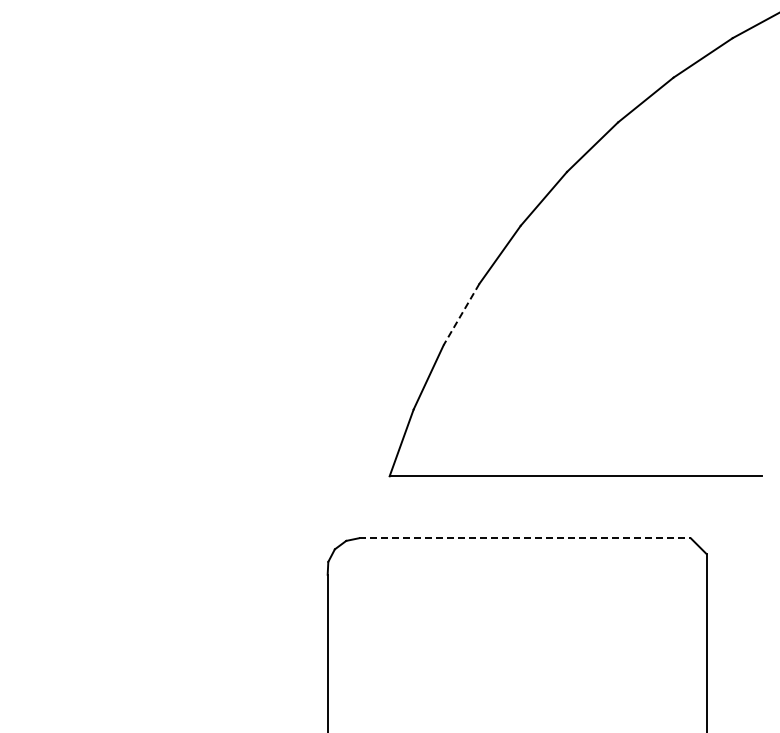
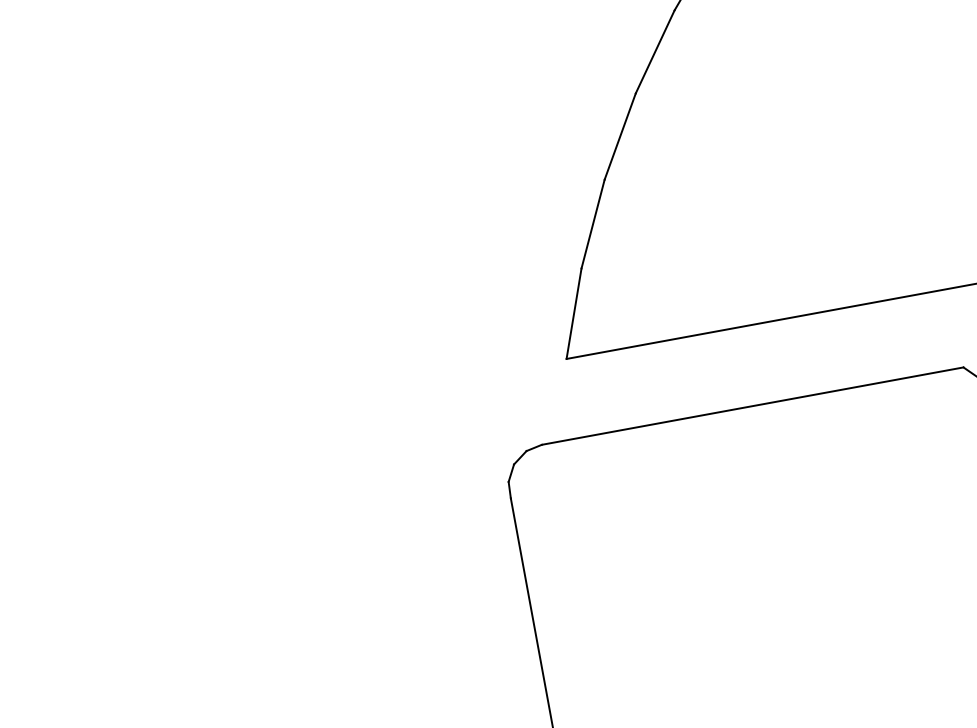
line: (461, 314) -> (620, 136), dashed -> solid
line: (524, 538) -> (752, 406), dashed -> solid

